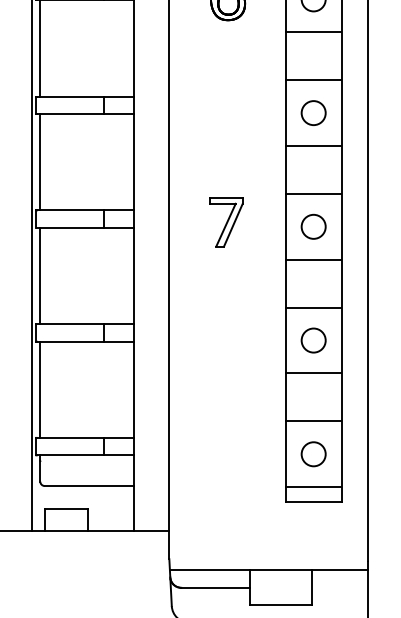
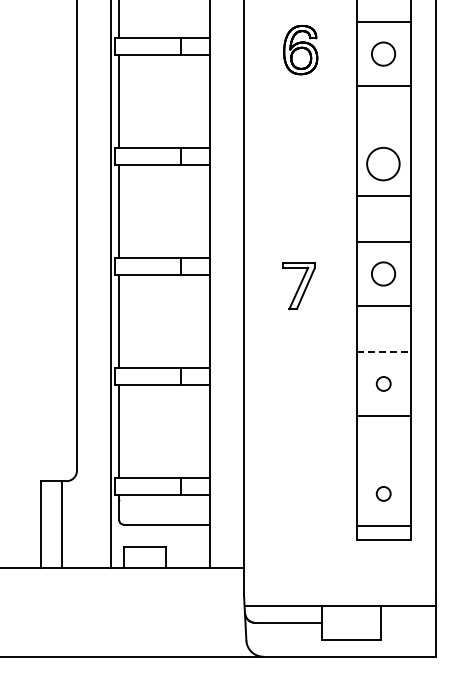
line: (313, 80) -> (383, 132), removed
circle: (313, 112) -> (383, 163), size x1.4
part: (225, 223) -> (298, 286), moved
line: (314, 308) -> (384, 352), solid -> dashed
circle: (313, 340) -> (383, 383), size x0.6
line: (313, 421) -> (383, 462), removed
circle: (313, 453) -> (383, 493), size x0.6

